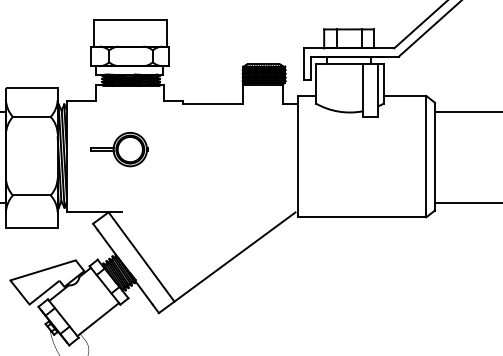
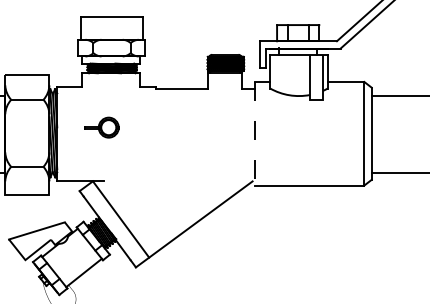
part: (119, 149) -> (102, 127), size x0.7
line: (298, 156) -> (255, 133), solid -> dashed

